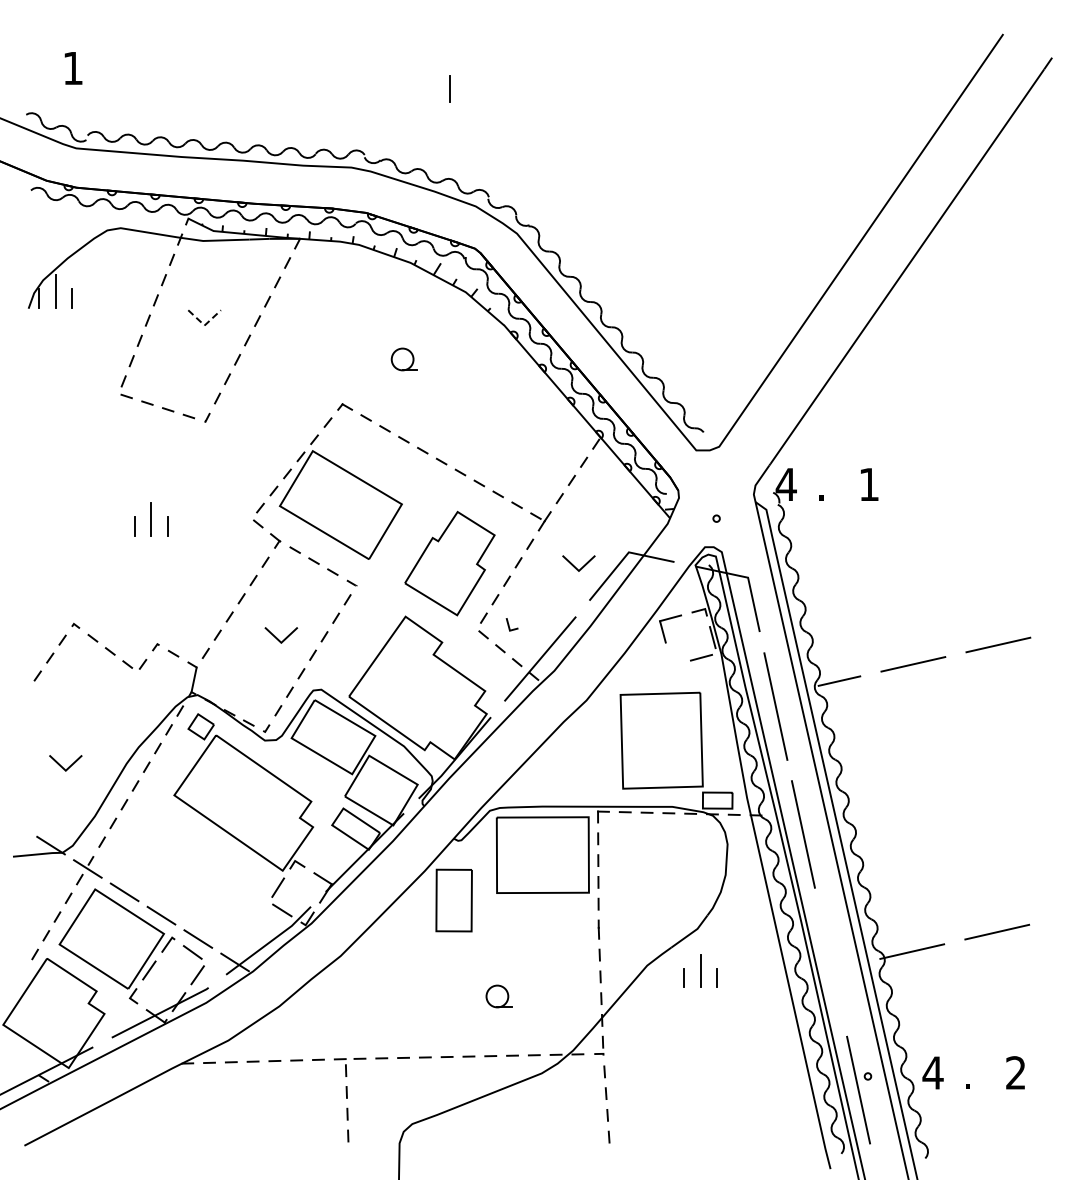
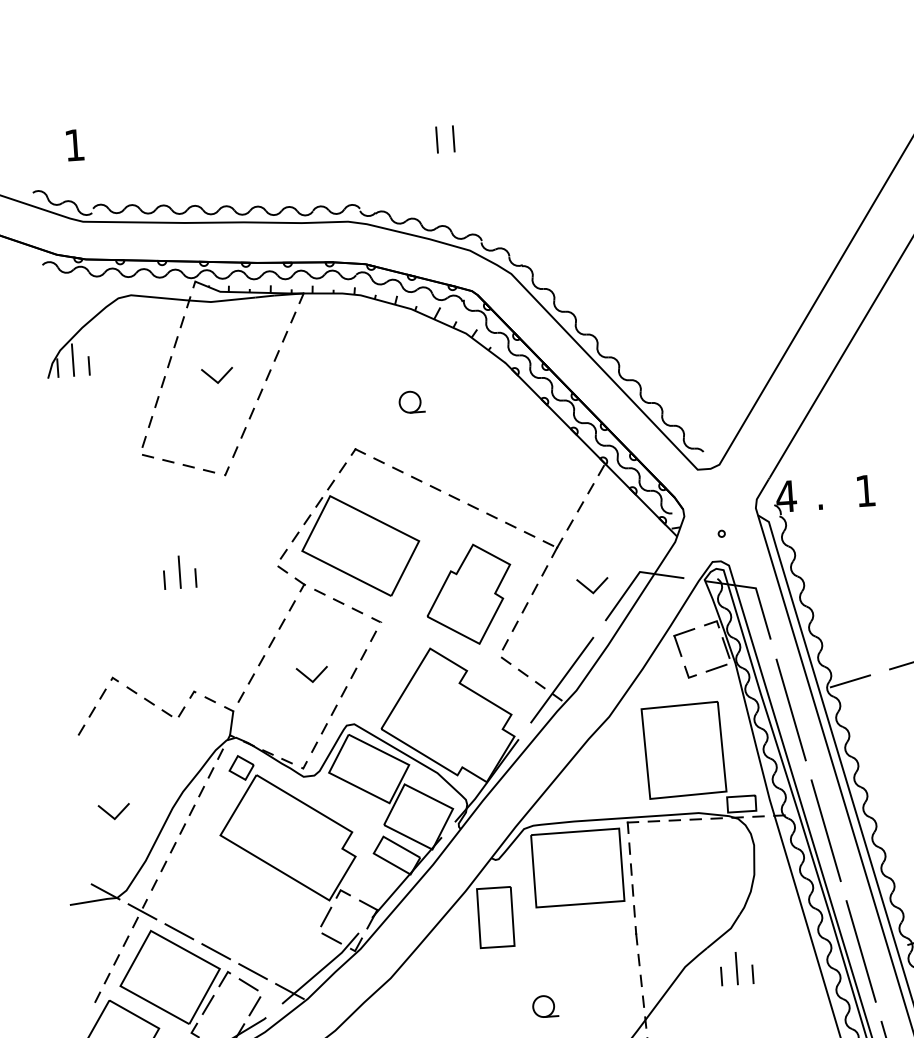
line: (467, 89) -> (454, 139), added
line: (204, 325) -> (217, 382), dashed -> solid
line: (509, 624) -> (687, 671), moved
line: (830, 962) -> (860, 951), added

